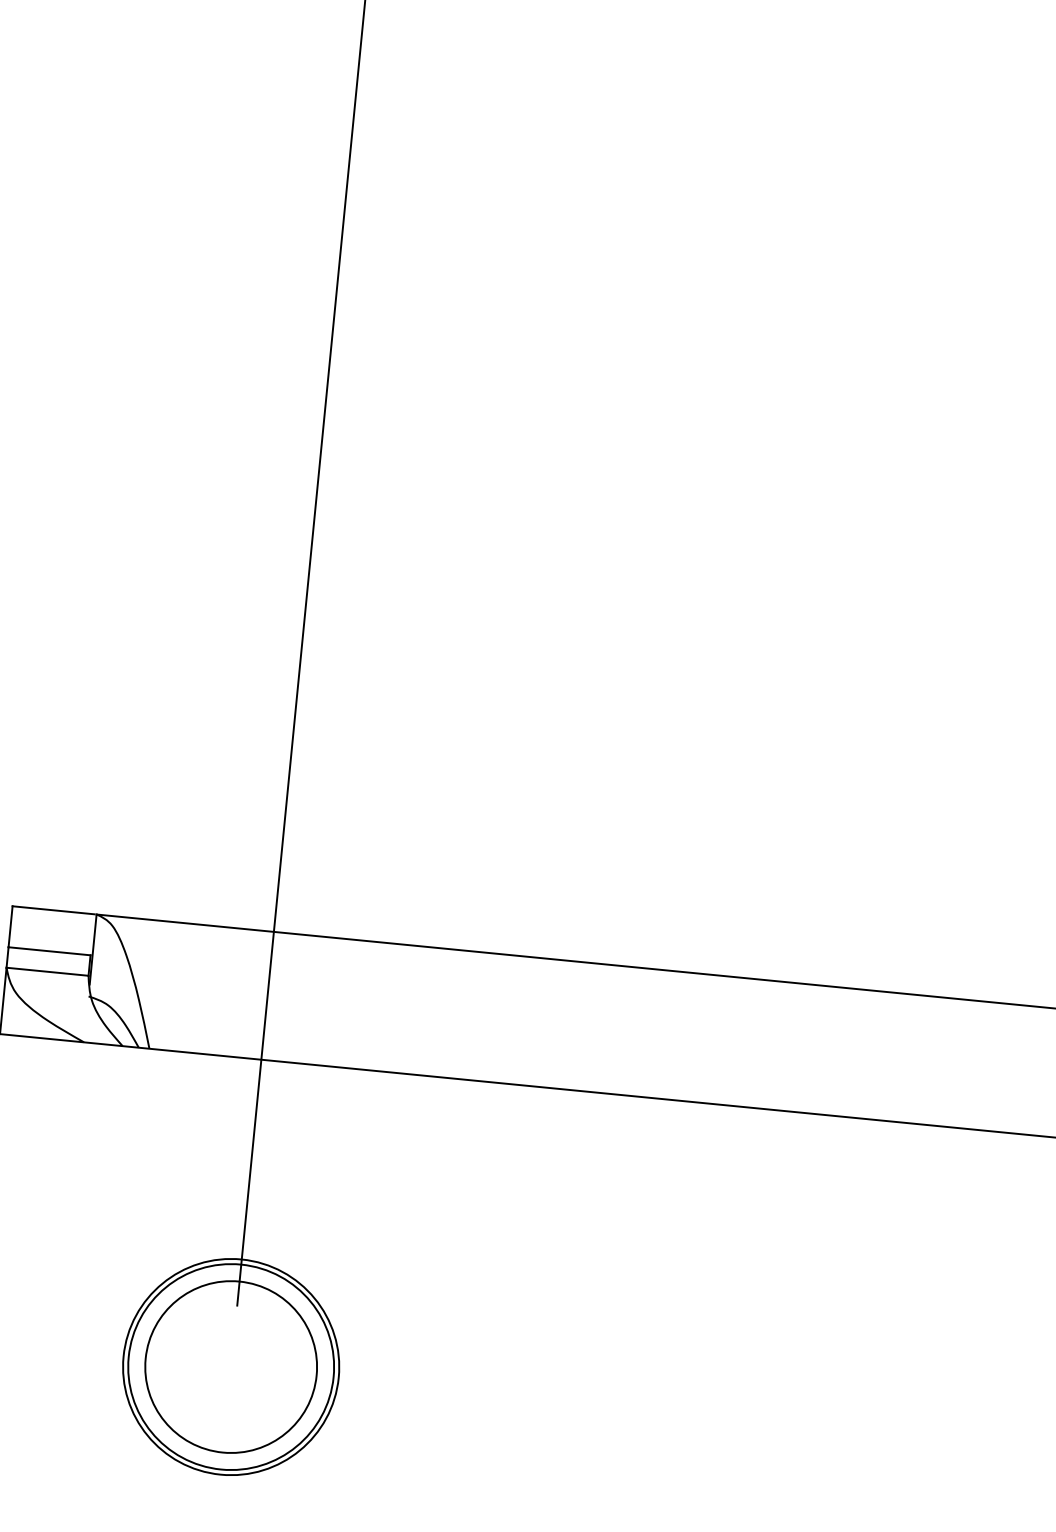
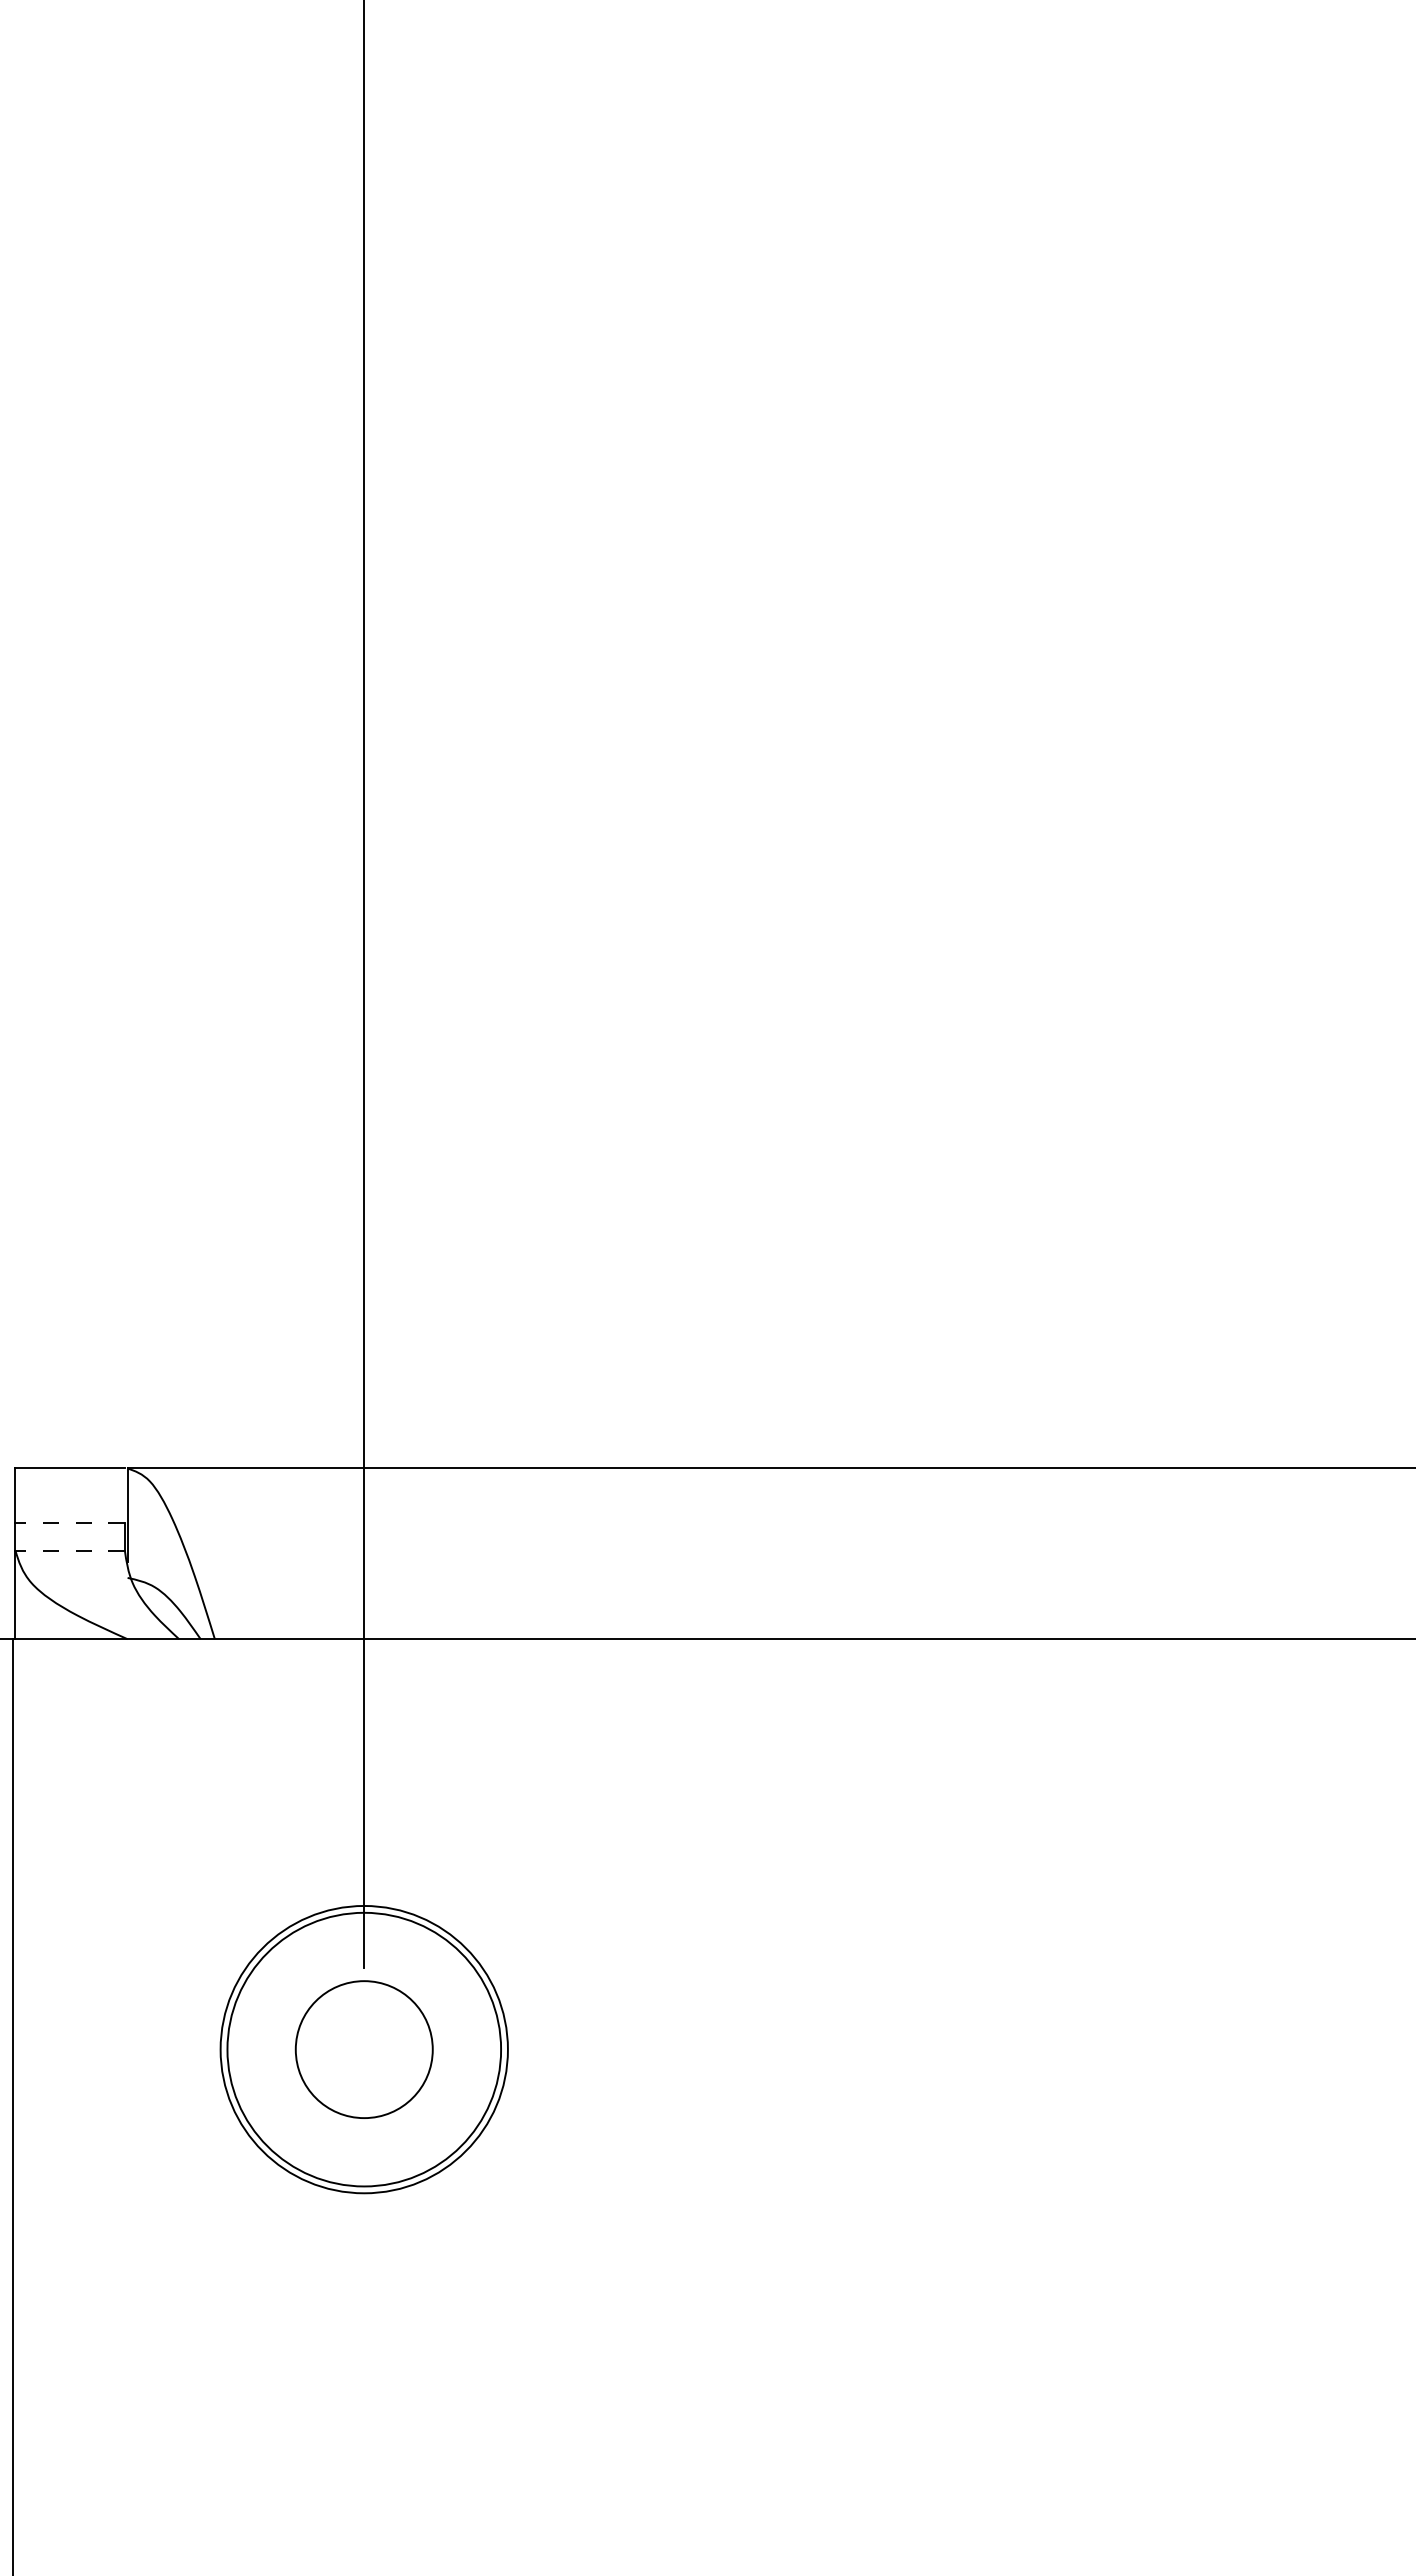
line: (49, 951) -> (70, 1523), solid -> dashed
line: (47, 971) -> (70, 1550), solid -> dashed
circle: (231, 1366) -> (364, 2049), size x0.6

